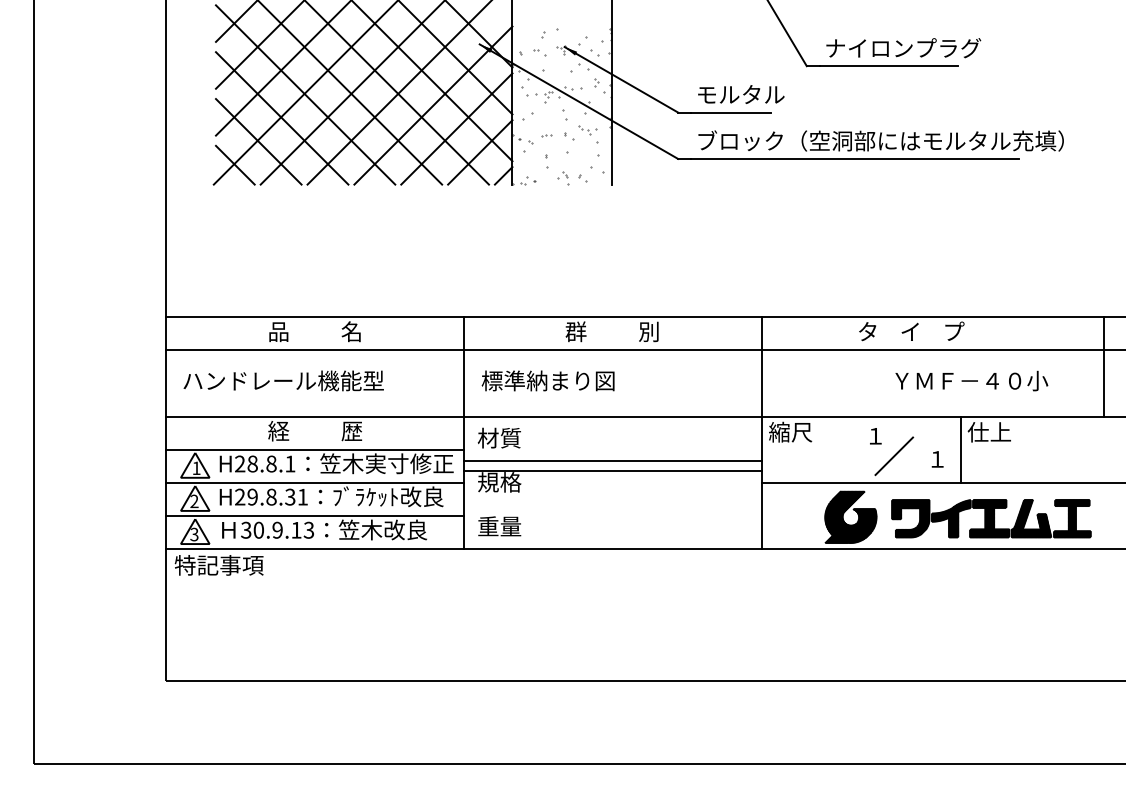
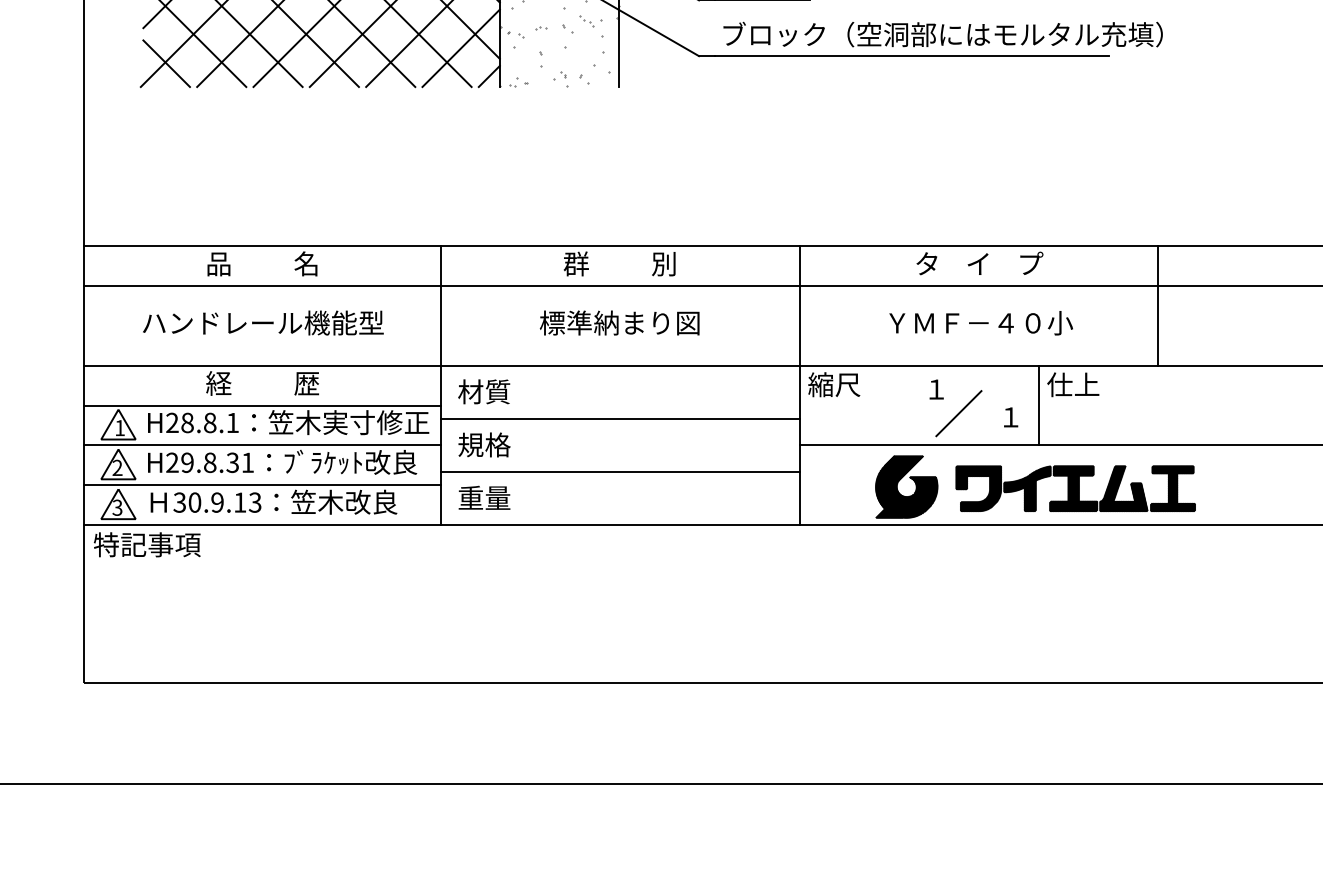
line: (1103, 366) -> (1157, 305), moved
text: (283, 380) -> (263, 322), moved
text: (547, 380) -> (618, 322), moved
text: (971, 380) -> (980, 322), moved
line: (612, 470) -> (620, 471), moved

